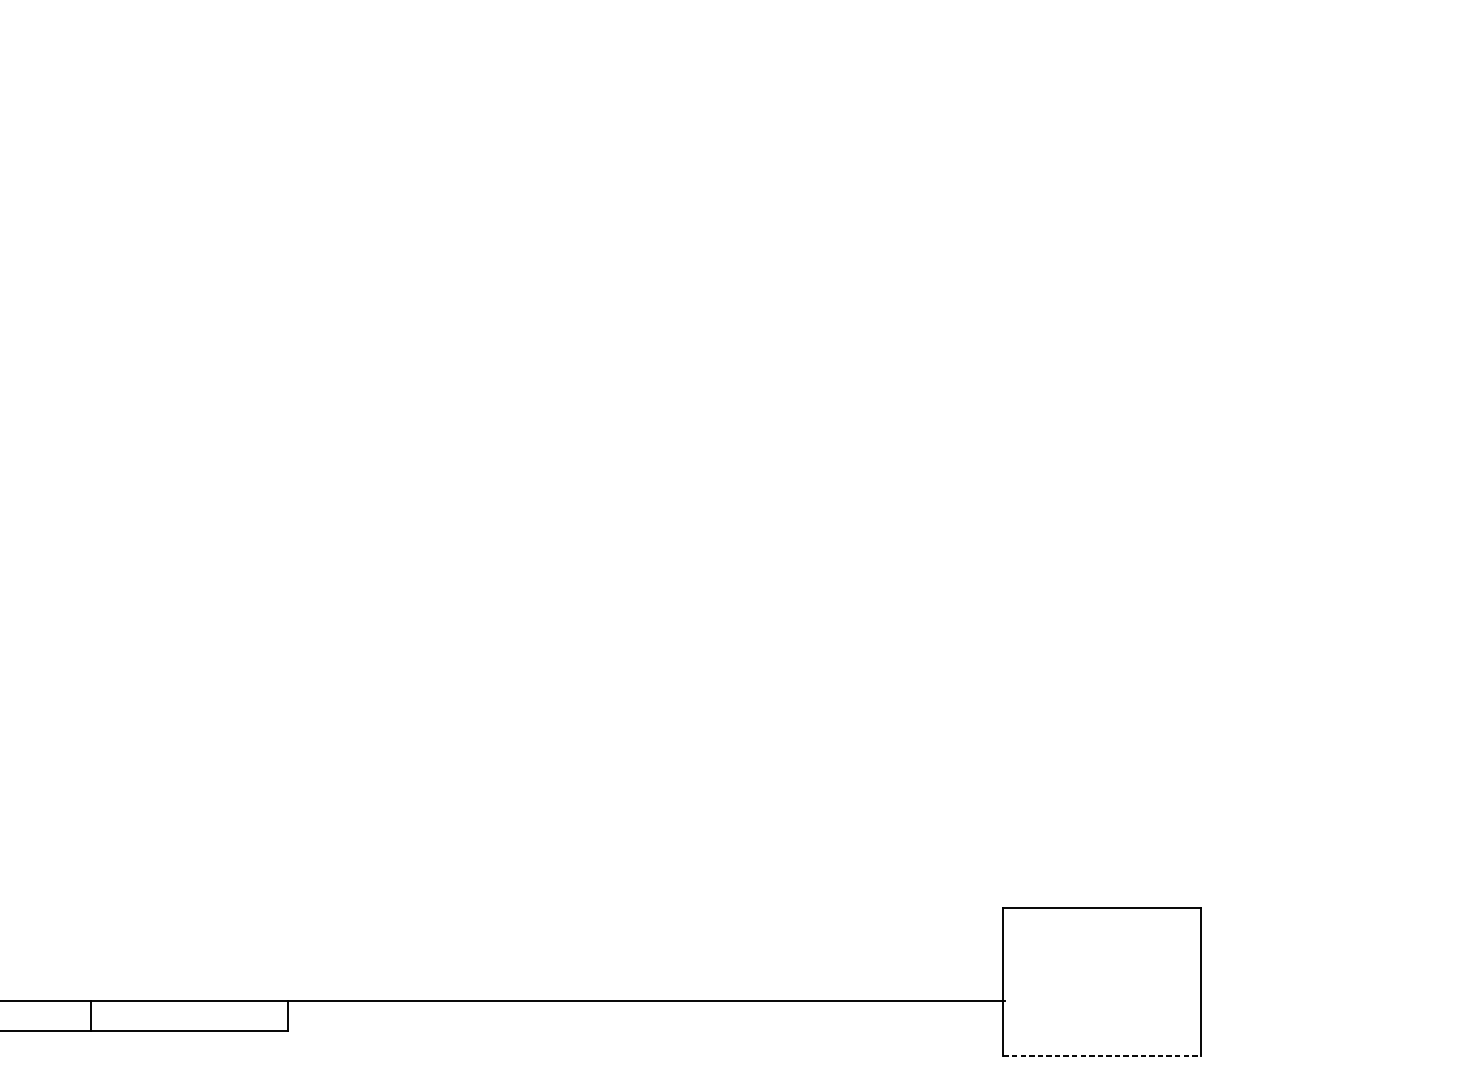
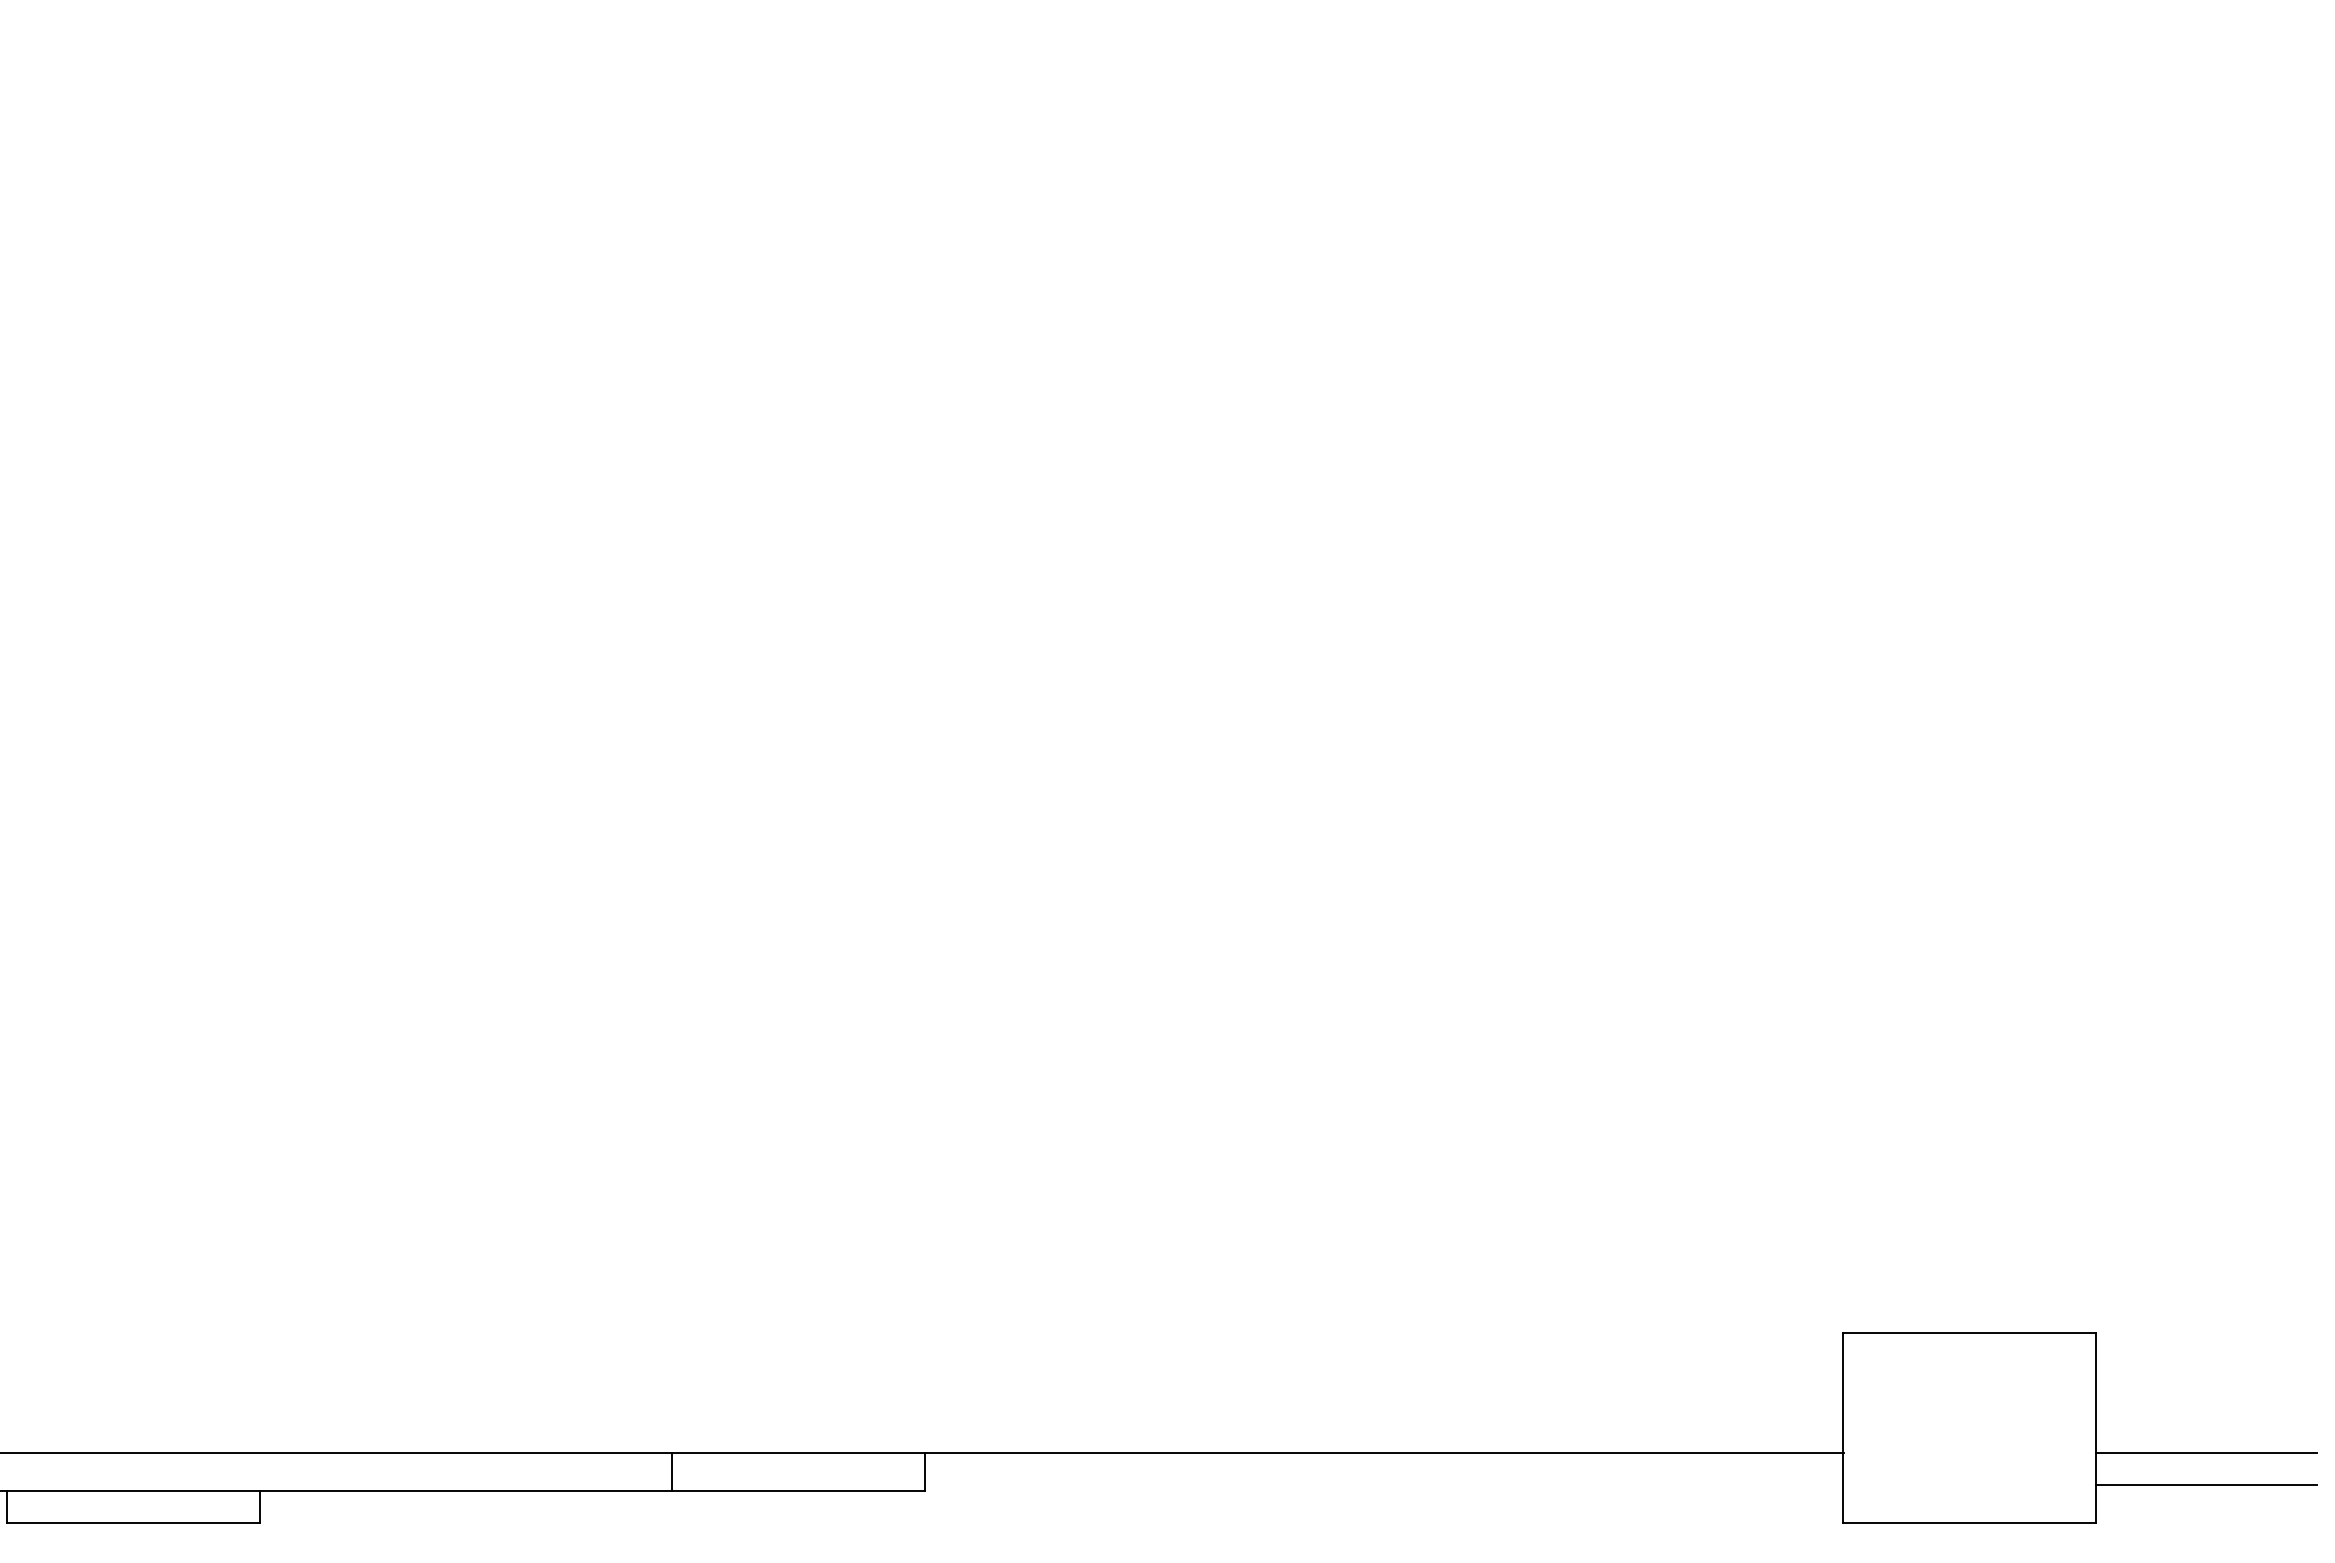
line: (1287, 1001) -> (2206, 1452), added
line: (1287, 1026) -> (2206, 1484), added
line: (1102, 1055) -> (1969, 1522), dashed -> solid

